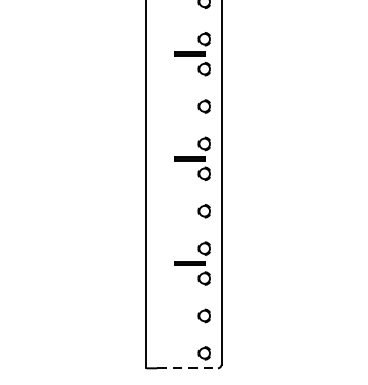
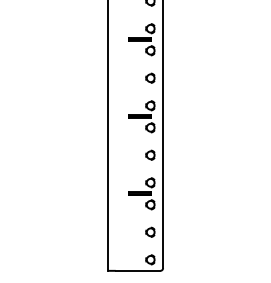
line: (188, 367) -> (138, 270), dashed -> solid

